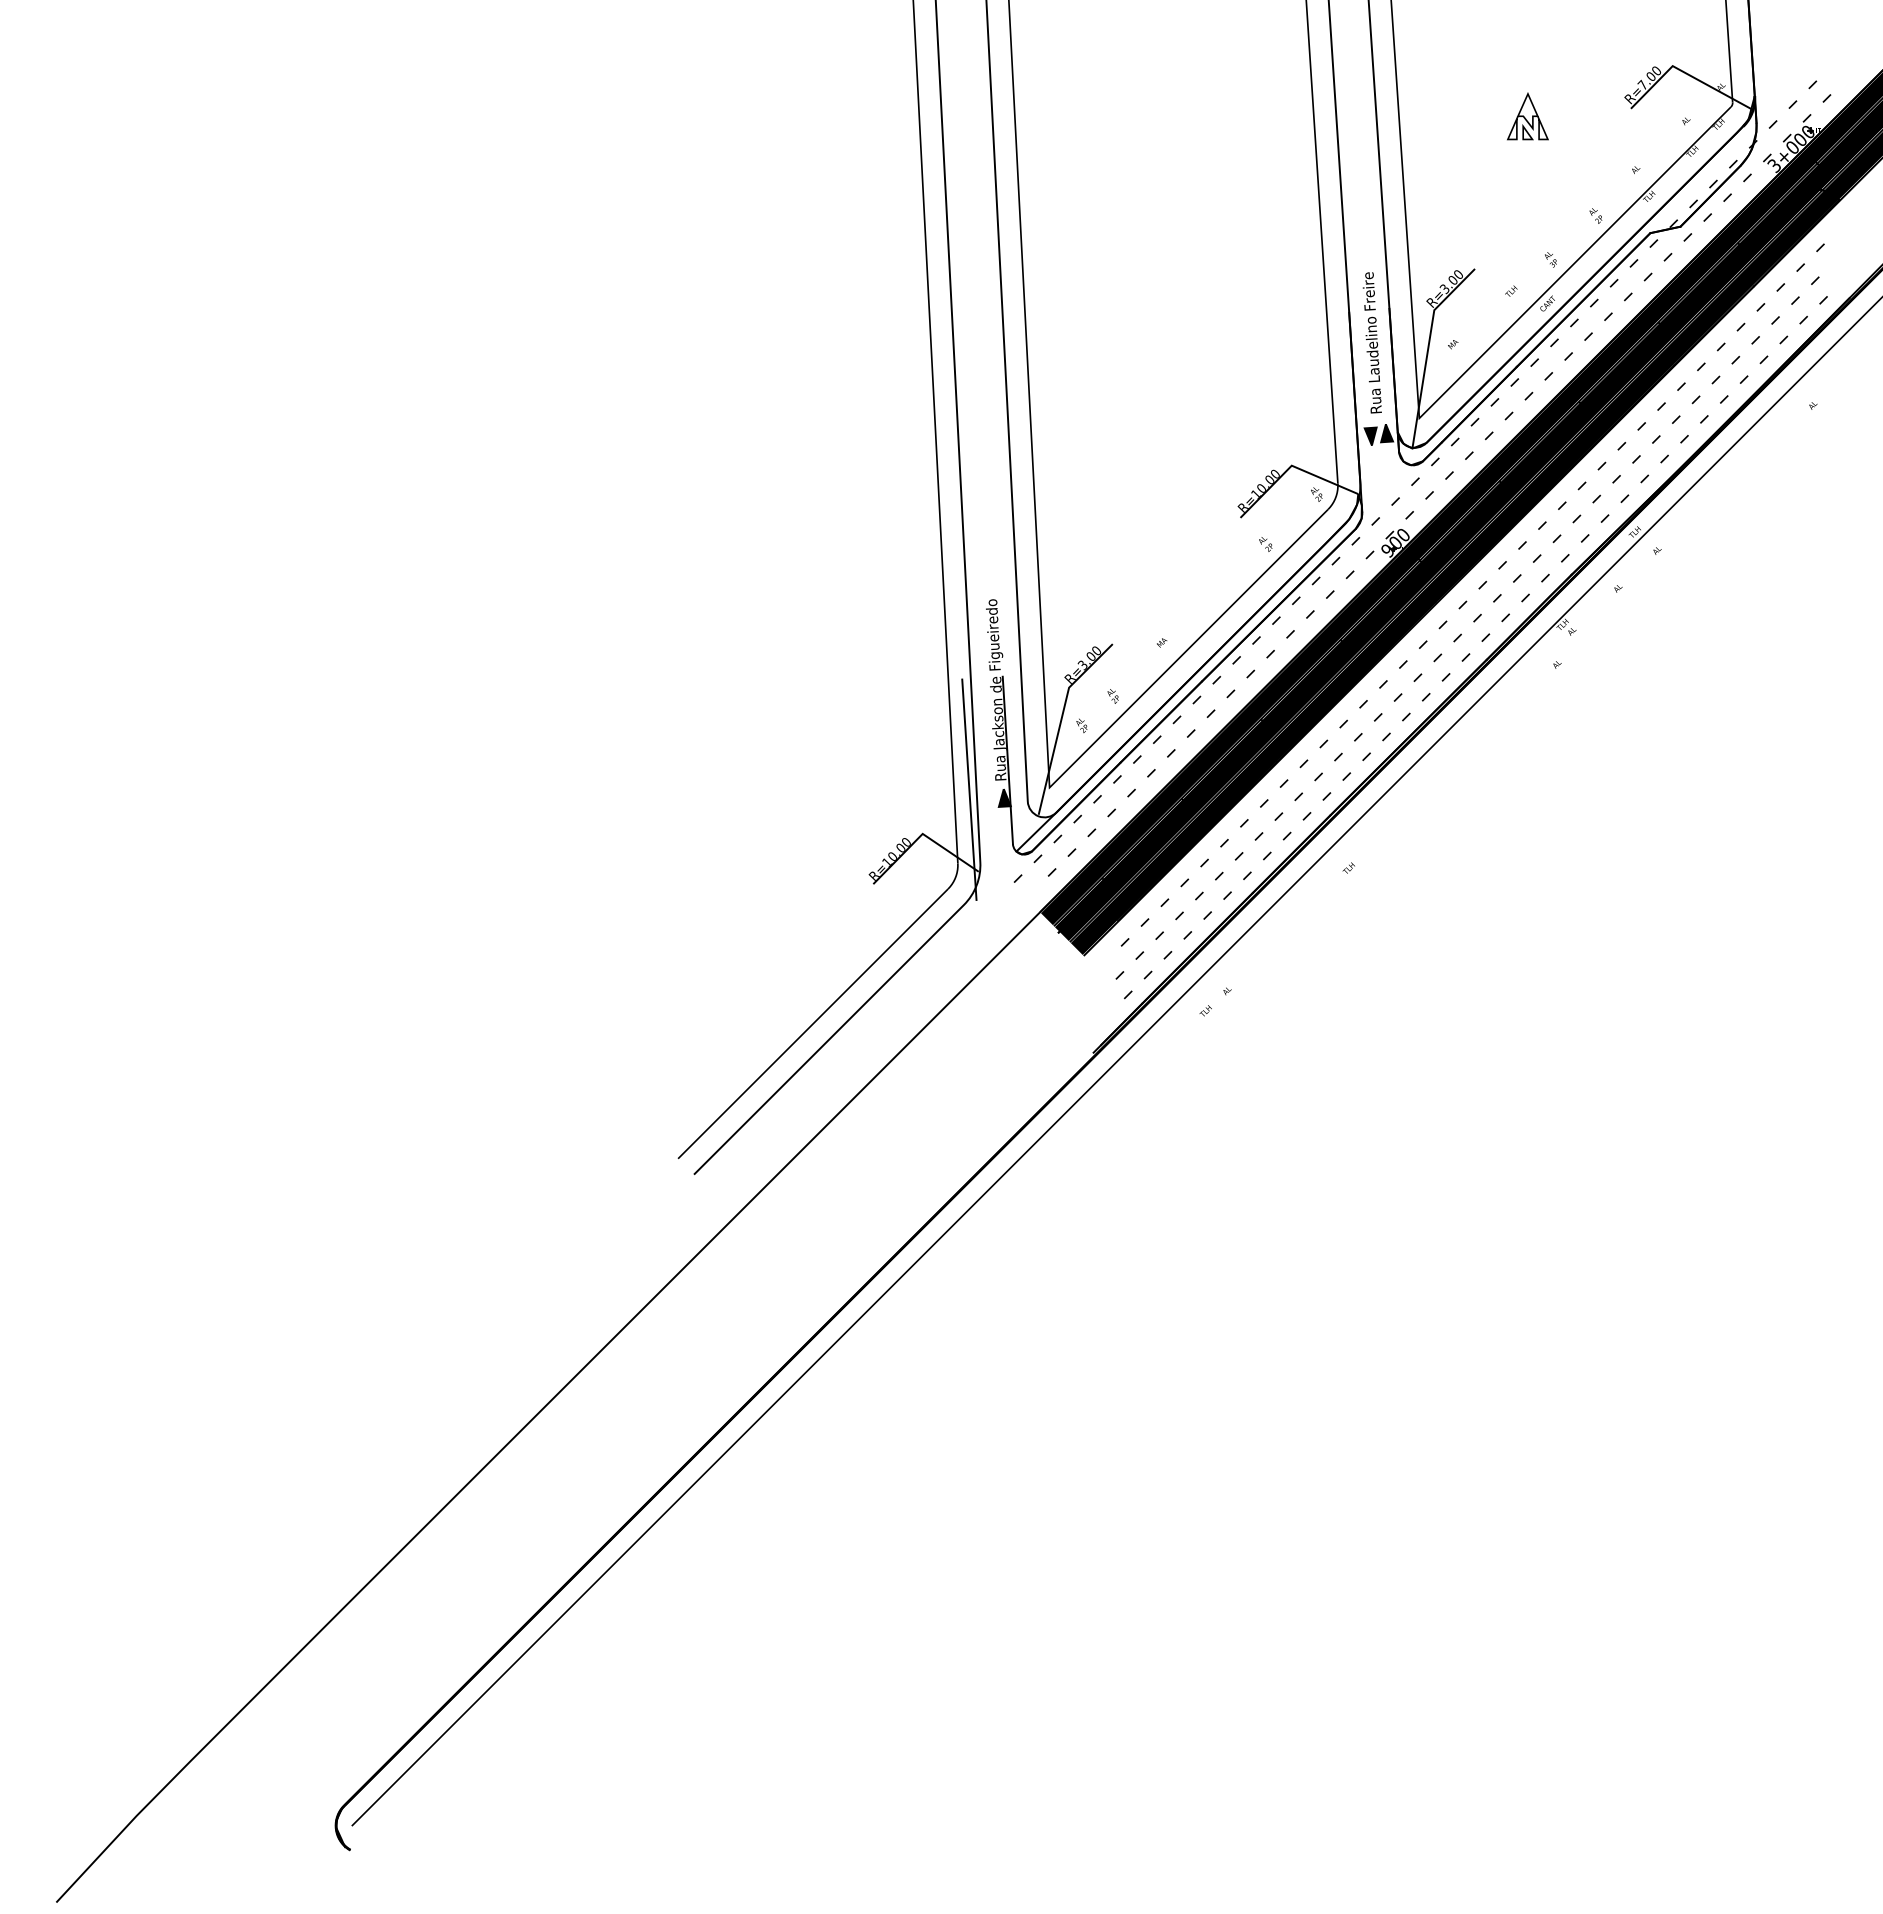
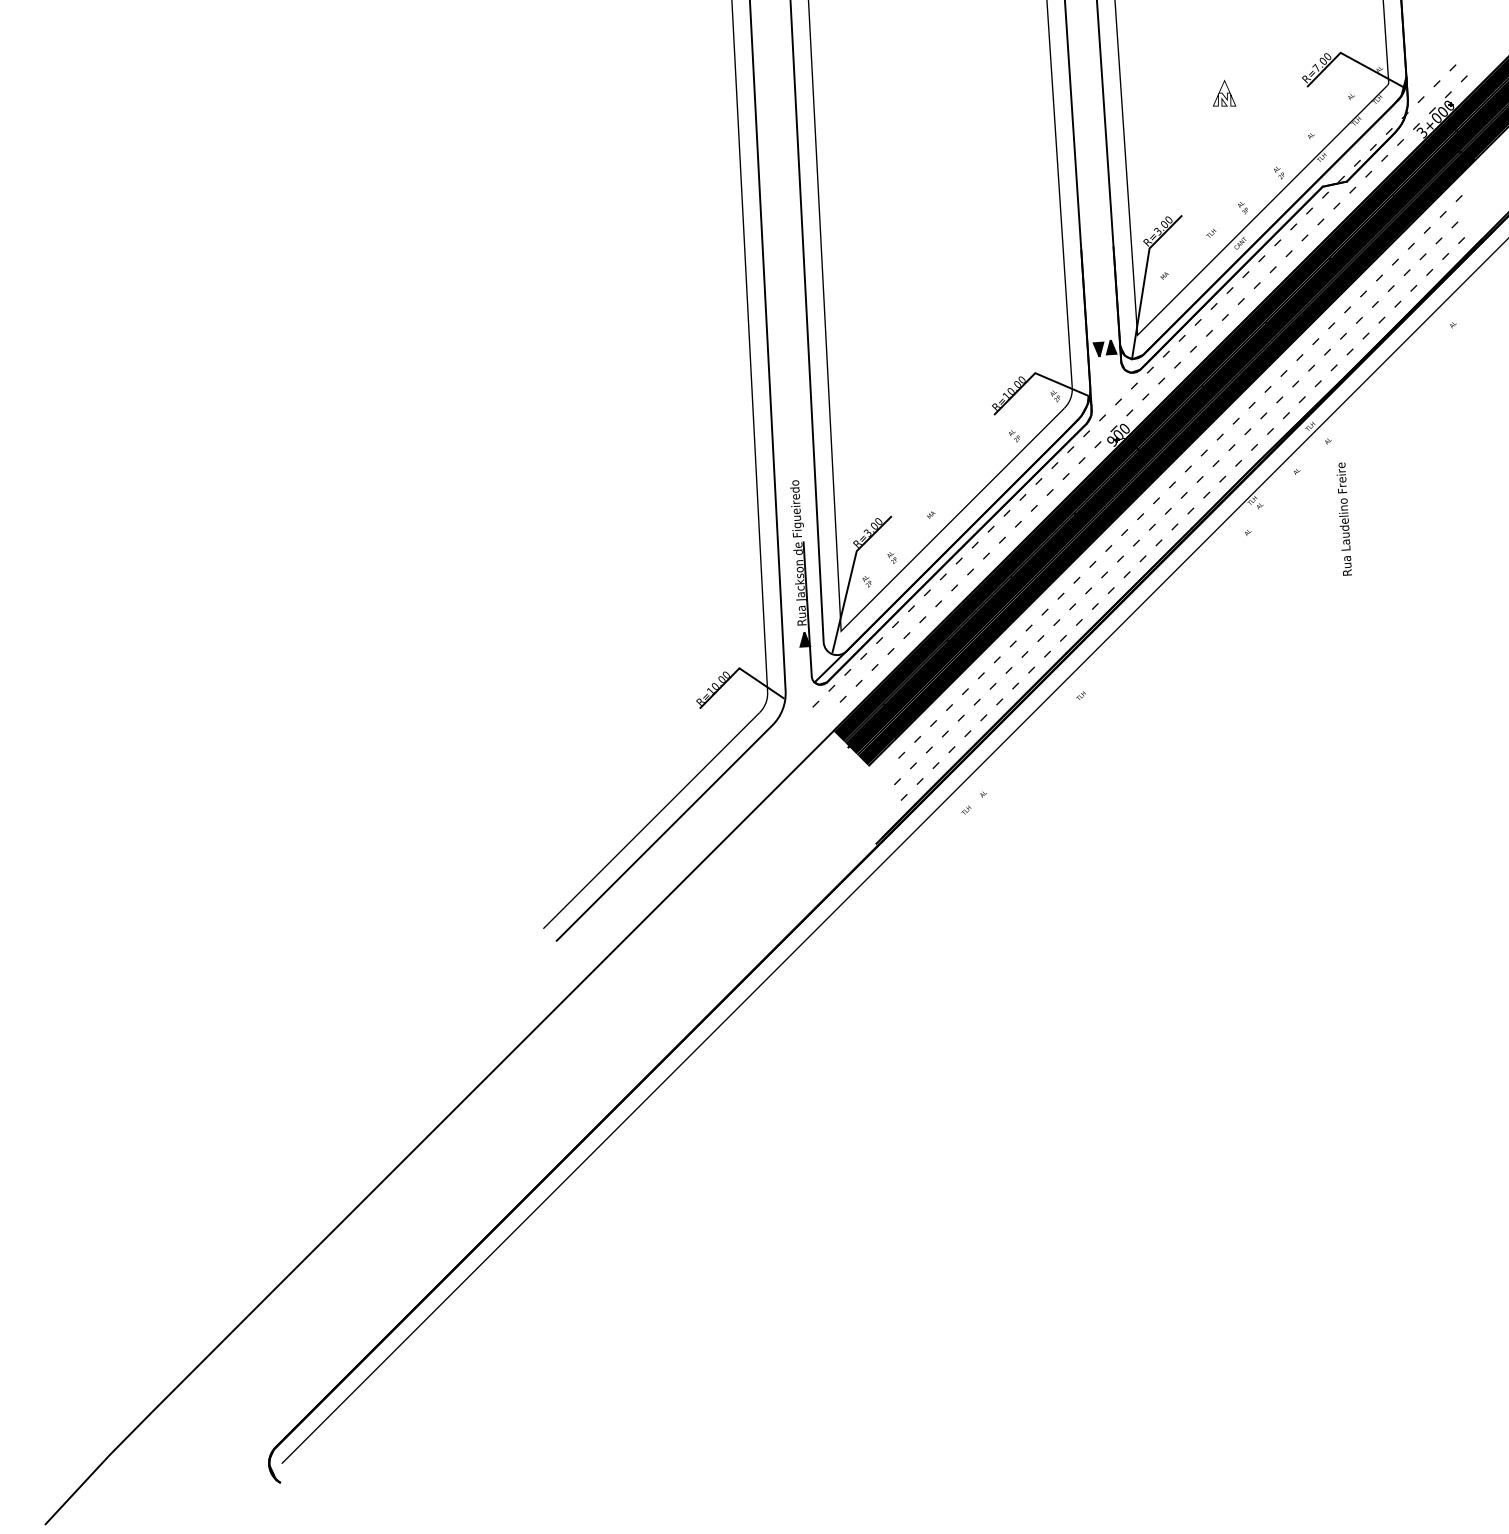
part: (1527, 116) -> (1224, 93), size x0.7
text: (1371, 342) -> (1343, 518), moved
line: (969, 789) -> (776, 632), removed

